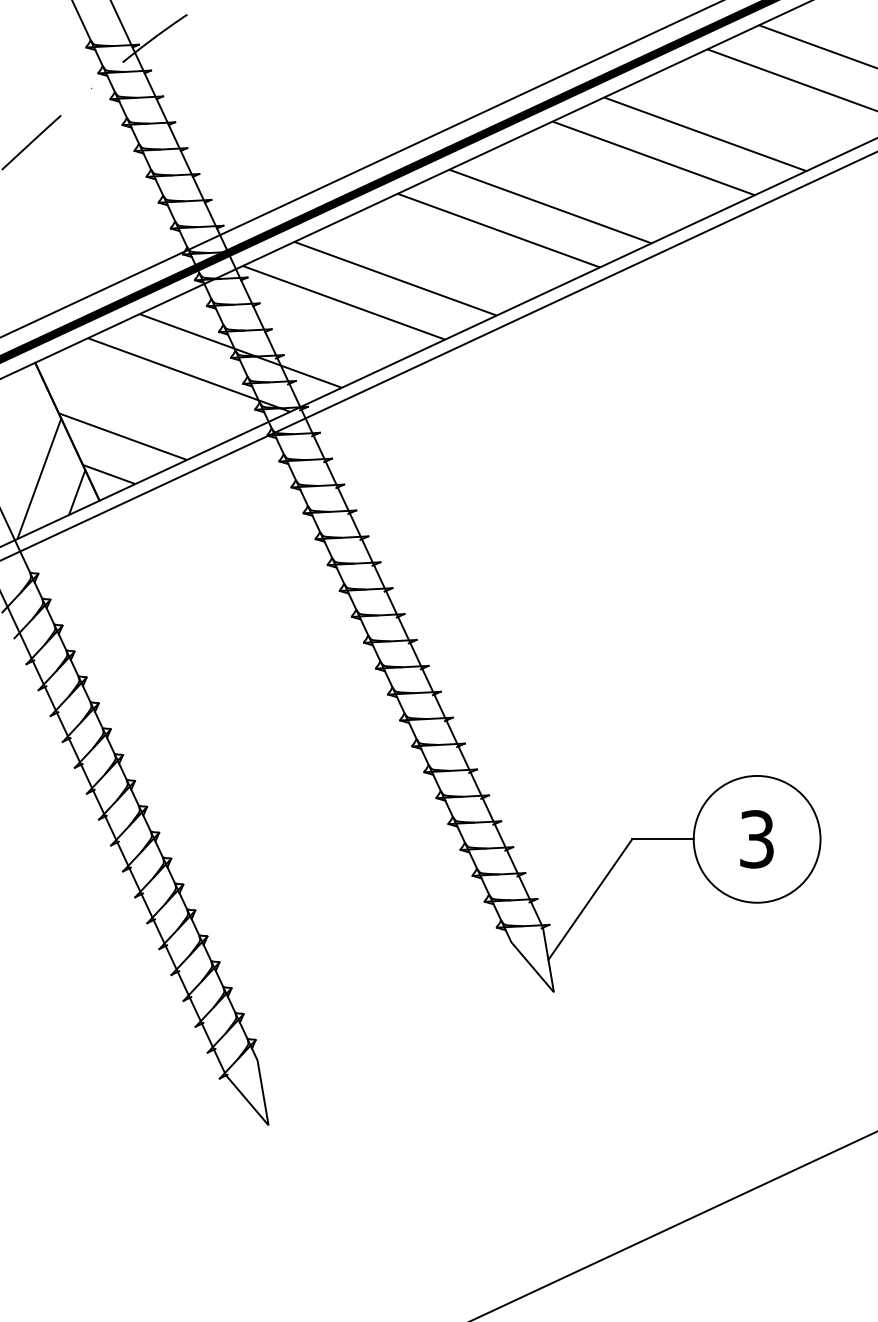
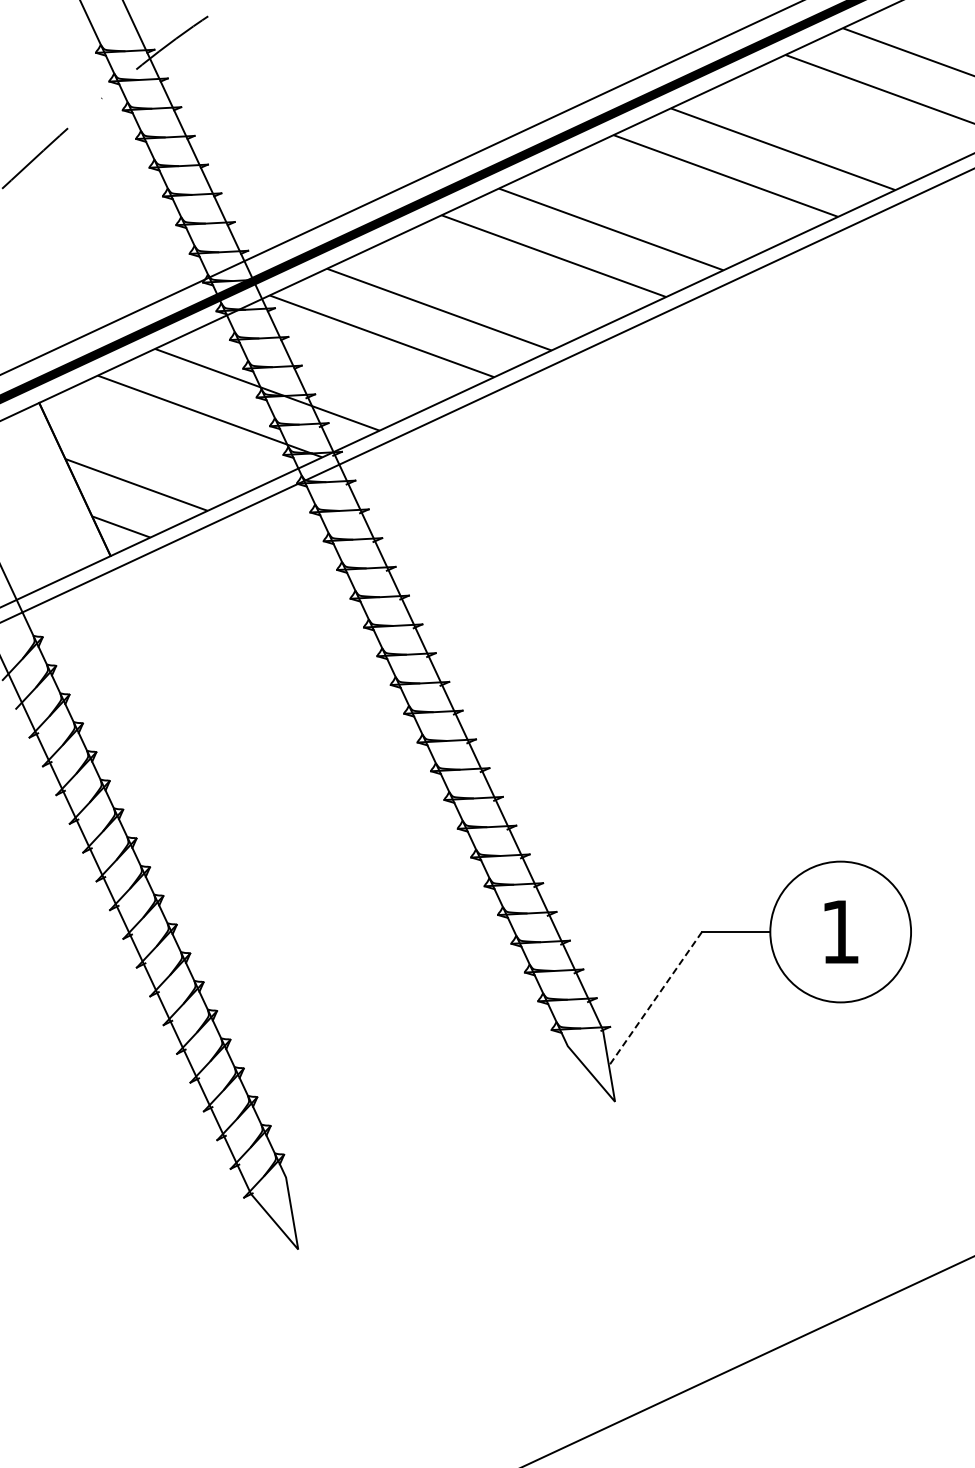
hatch: (50, 478) -> (56, 531), removed
text: (756, 838) -> (840, 931), 3 -> 1
line: (590, 900) -> (655, 999), solid -> dashed

